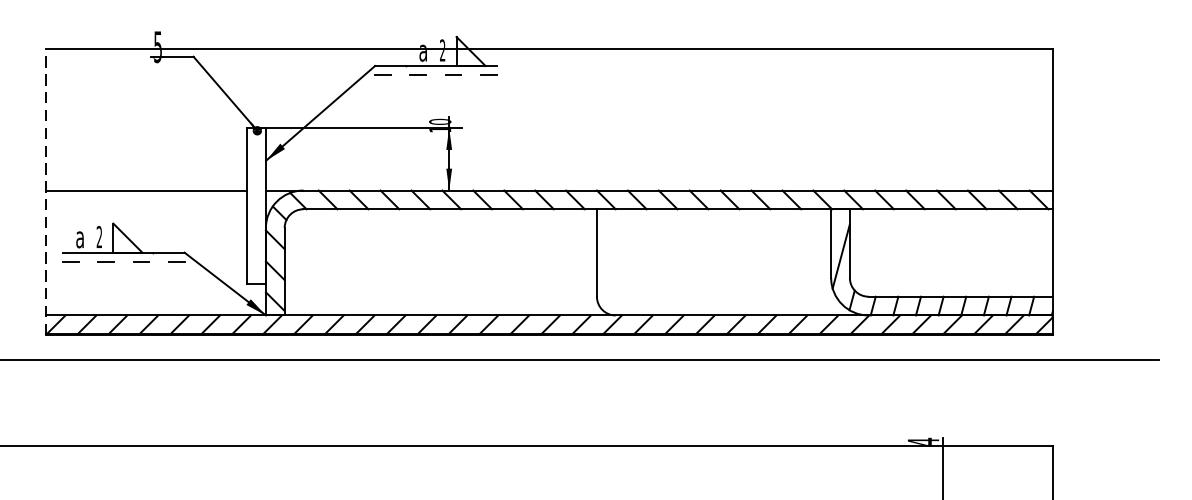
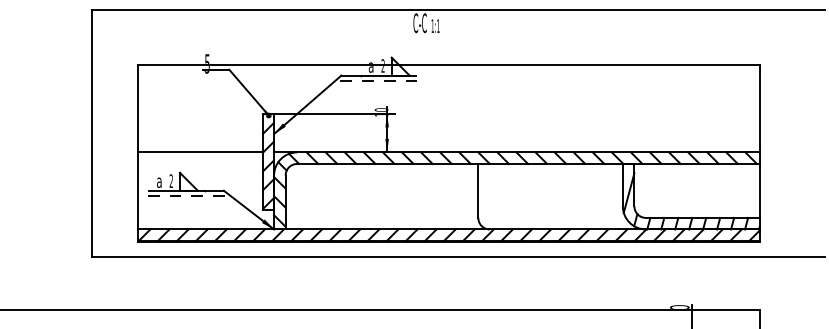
line: (46, 190) -> (138, 152), dashed -> solid
hatch: (256, 205) -> (268, 161), added
text: (922, 440) -> (679, 306), 4 -> 0

